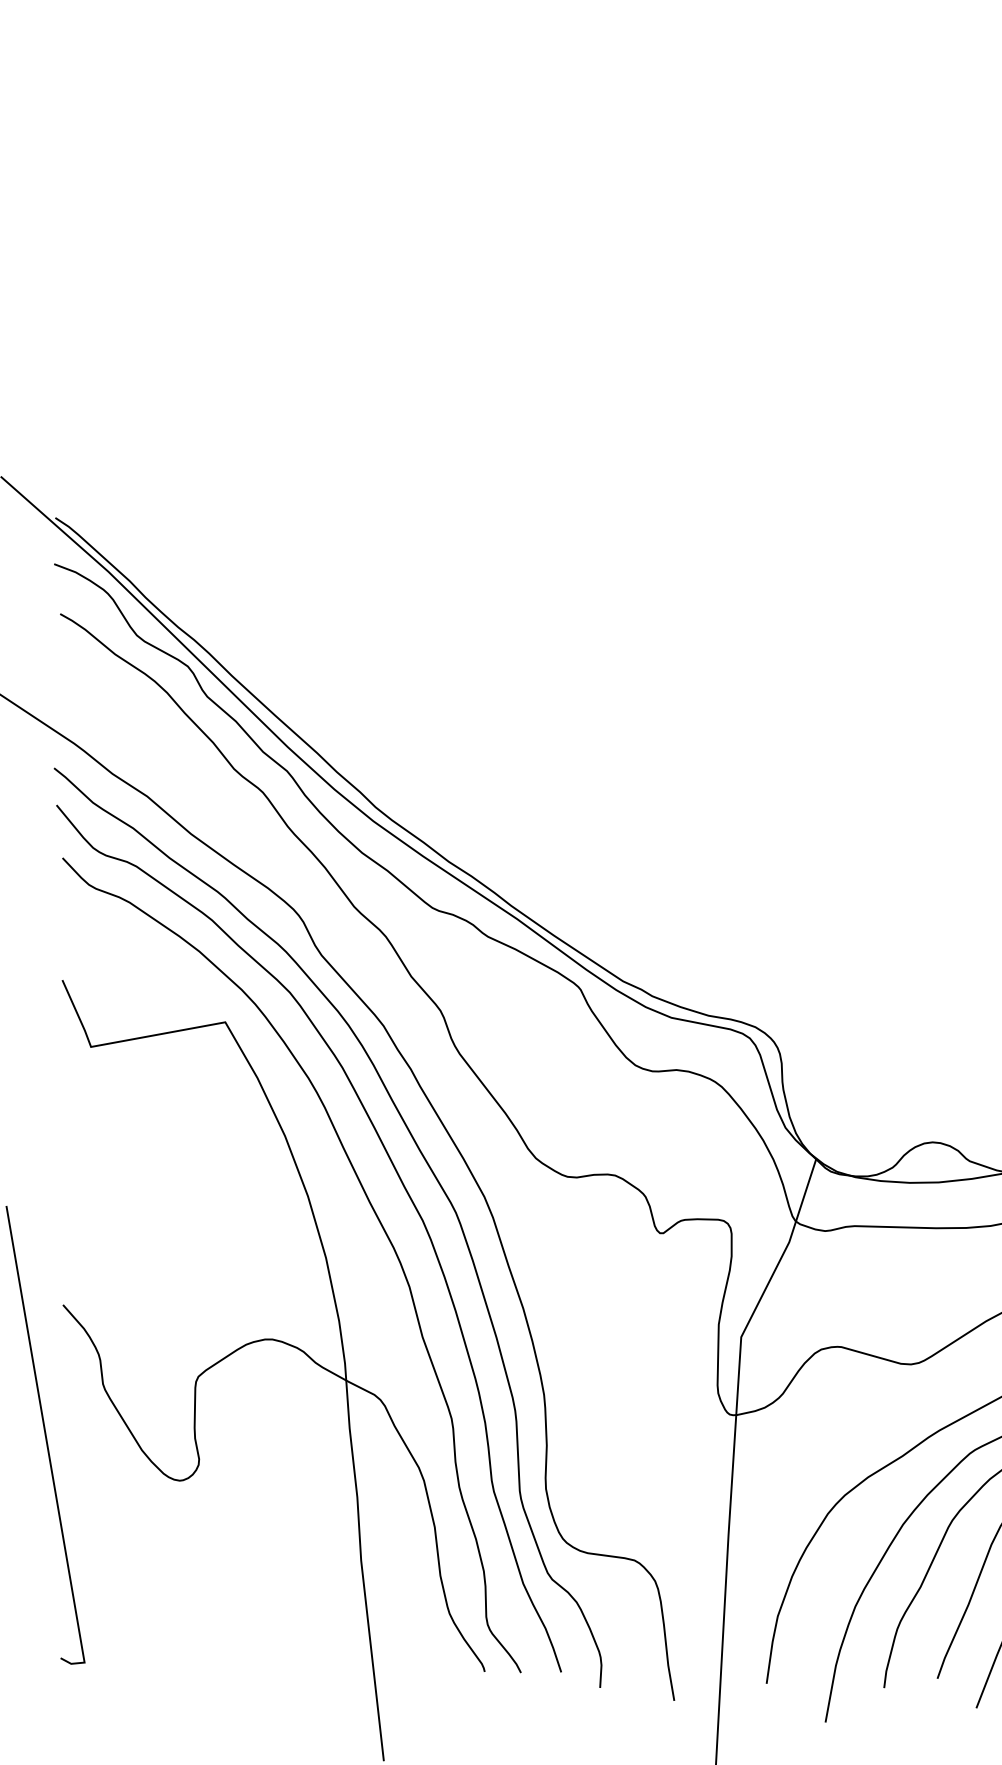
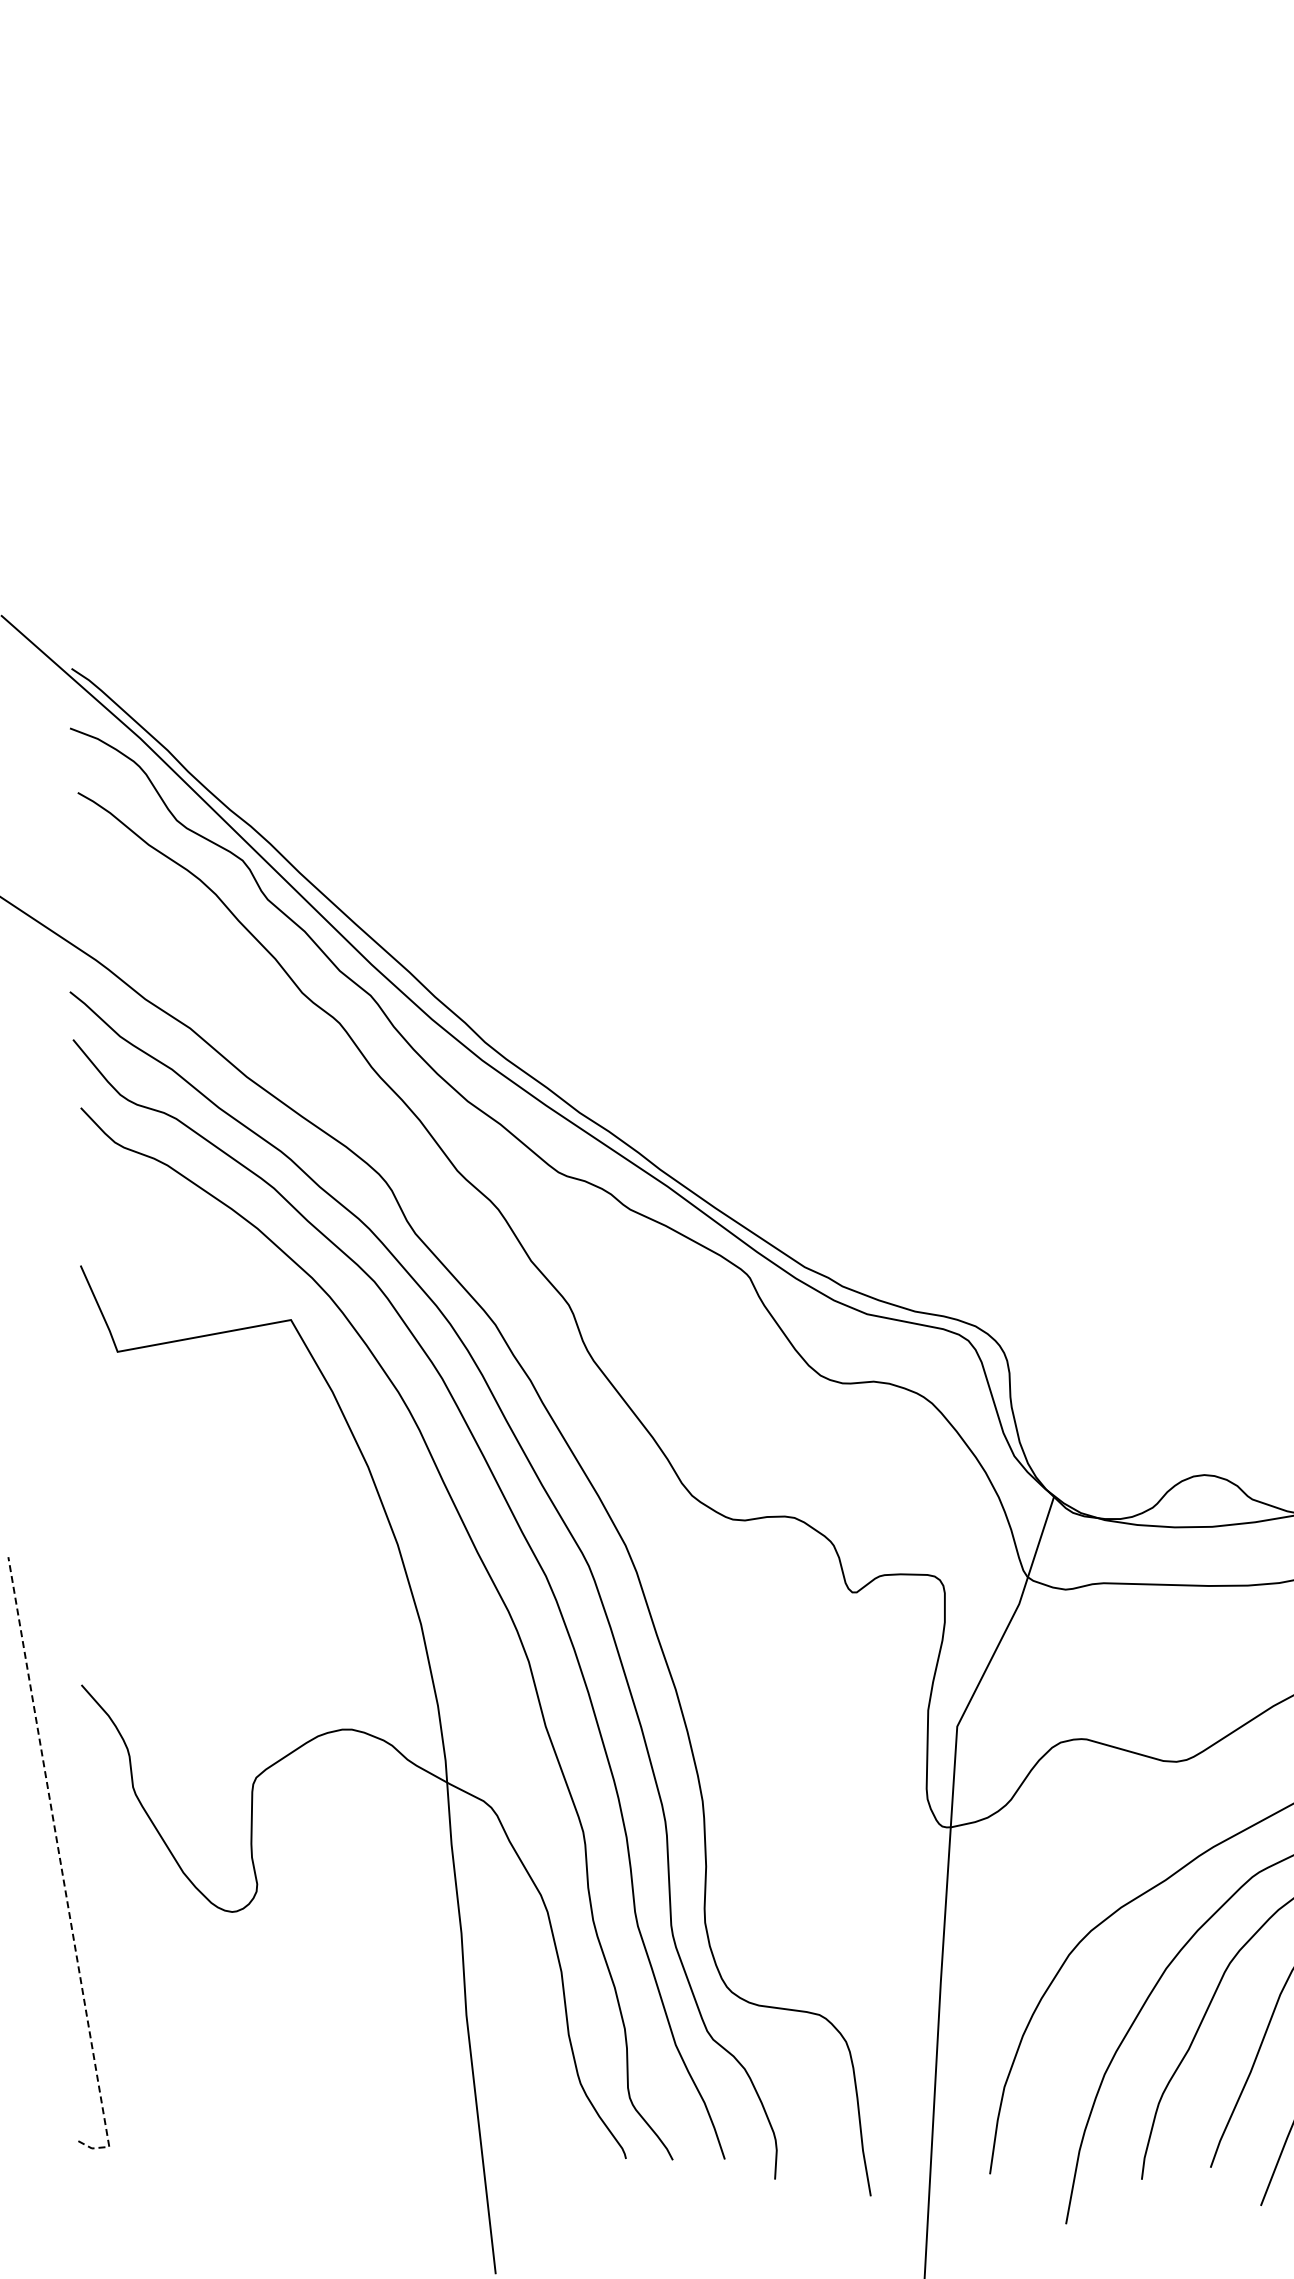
line: (47, 1447) -> (61, 1869), solid -> dashed

